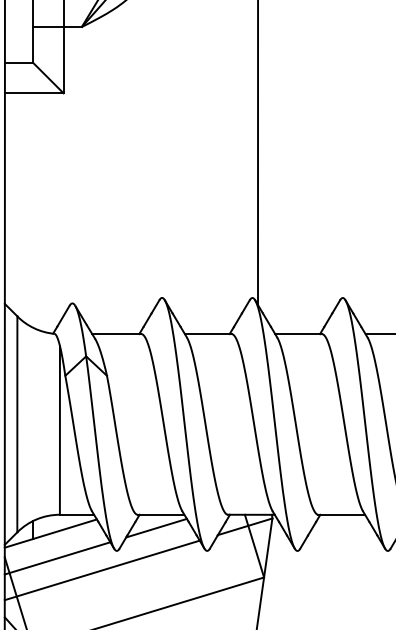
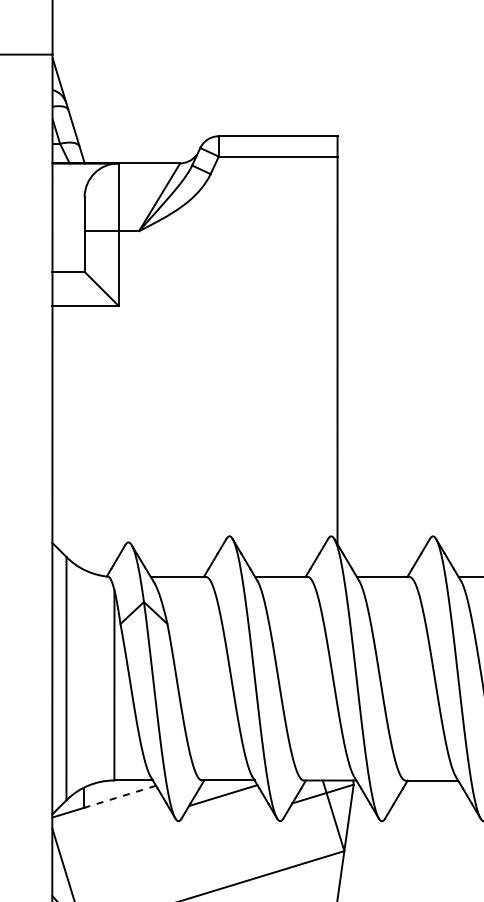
line: (64, 528) -> (119, 796), solid -> dashed
line: (57, 558) -> (111, 829), removed
line: (101, 569) -> (161, 842), removed

